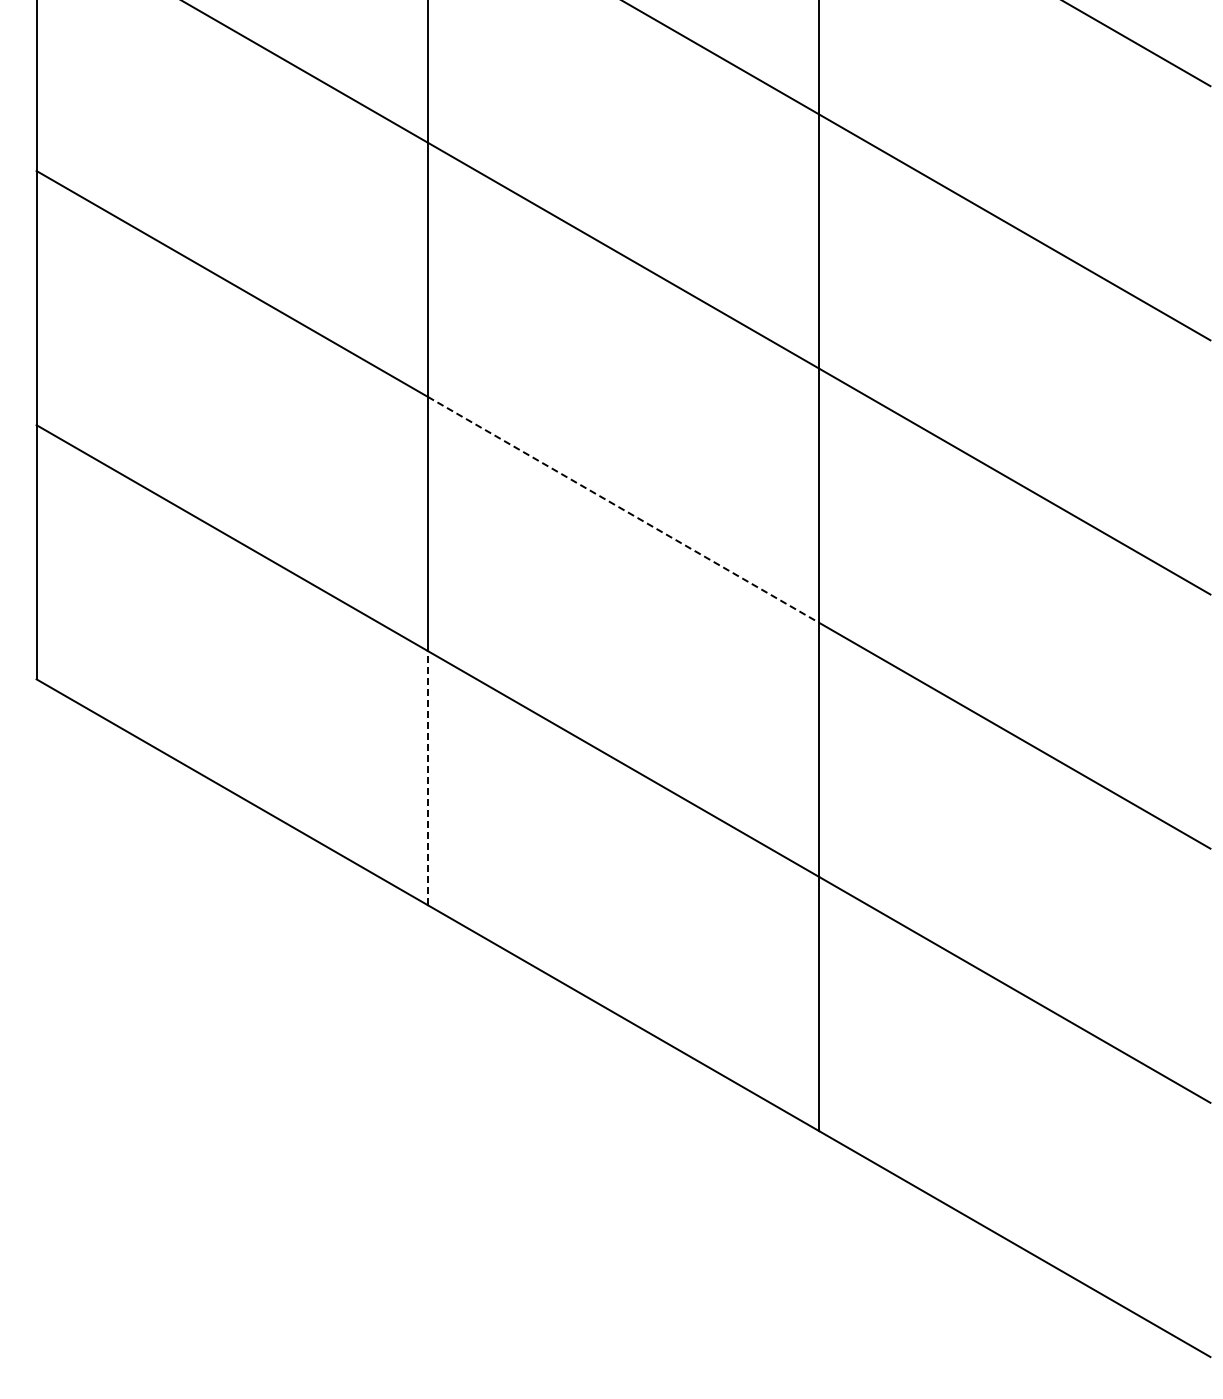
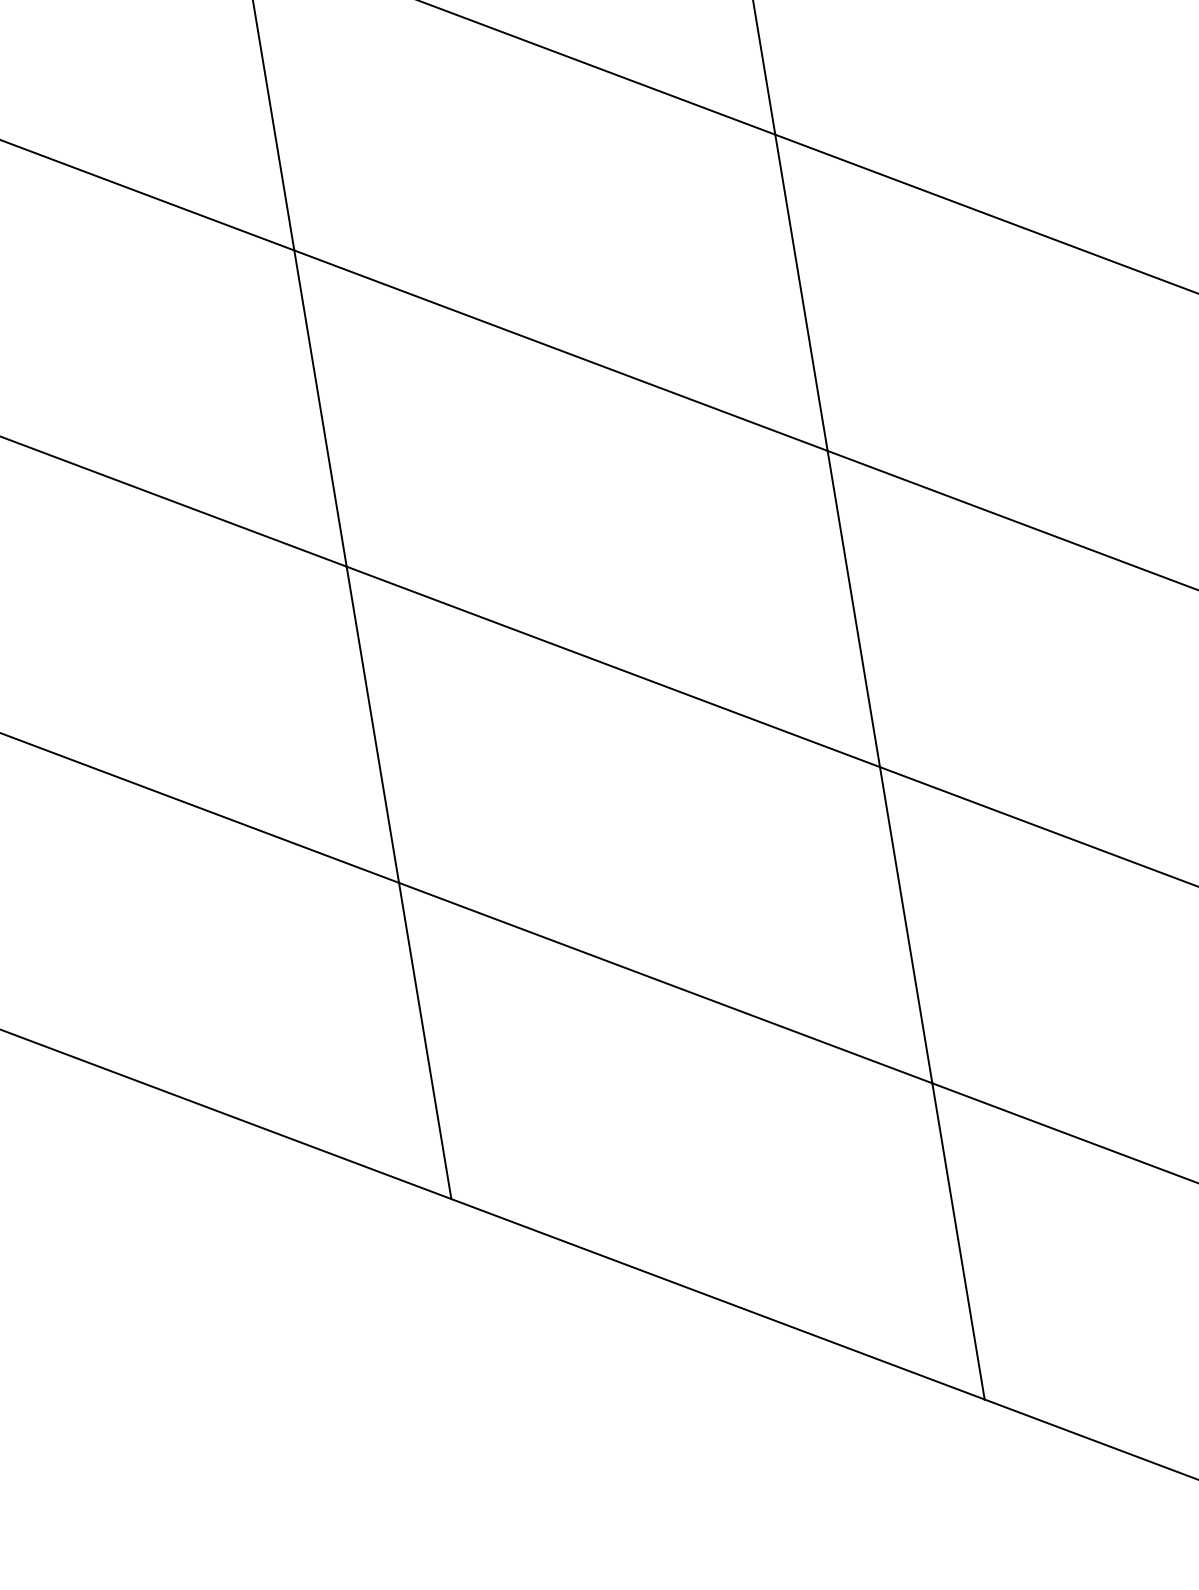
line: (623, 509) -> (613, 666), dashed -> solid
line: (427, 777) -> (424, 1040), dashed -> solid

